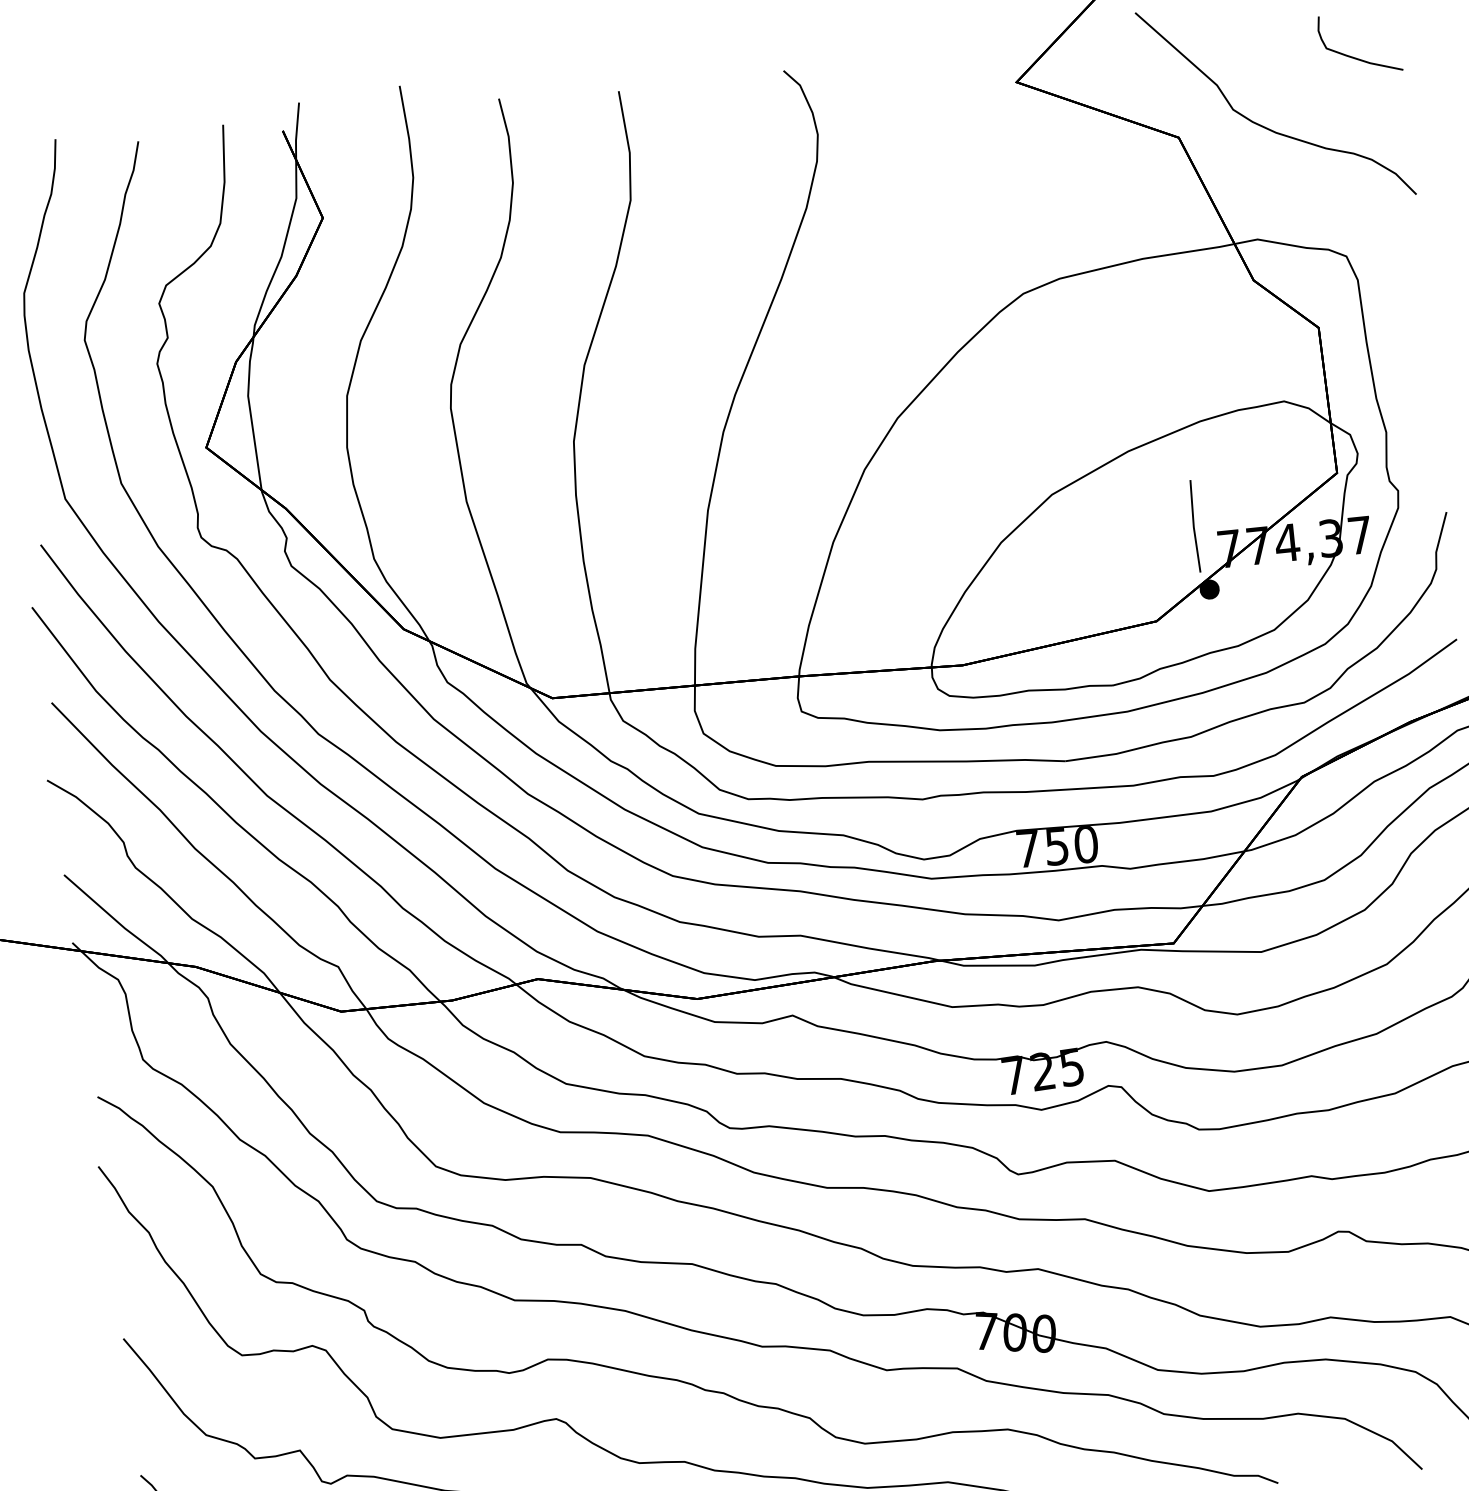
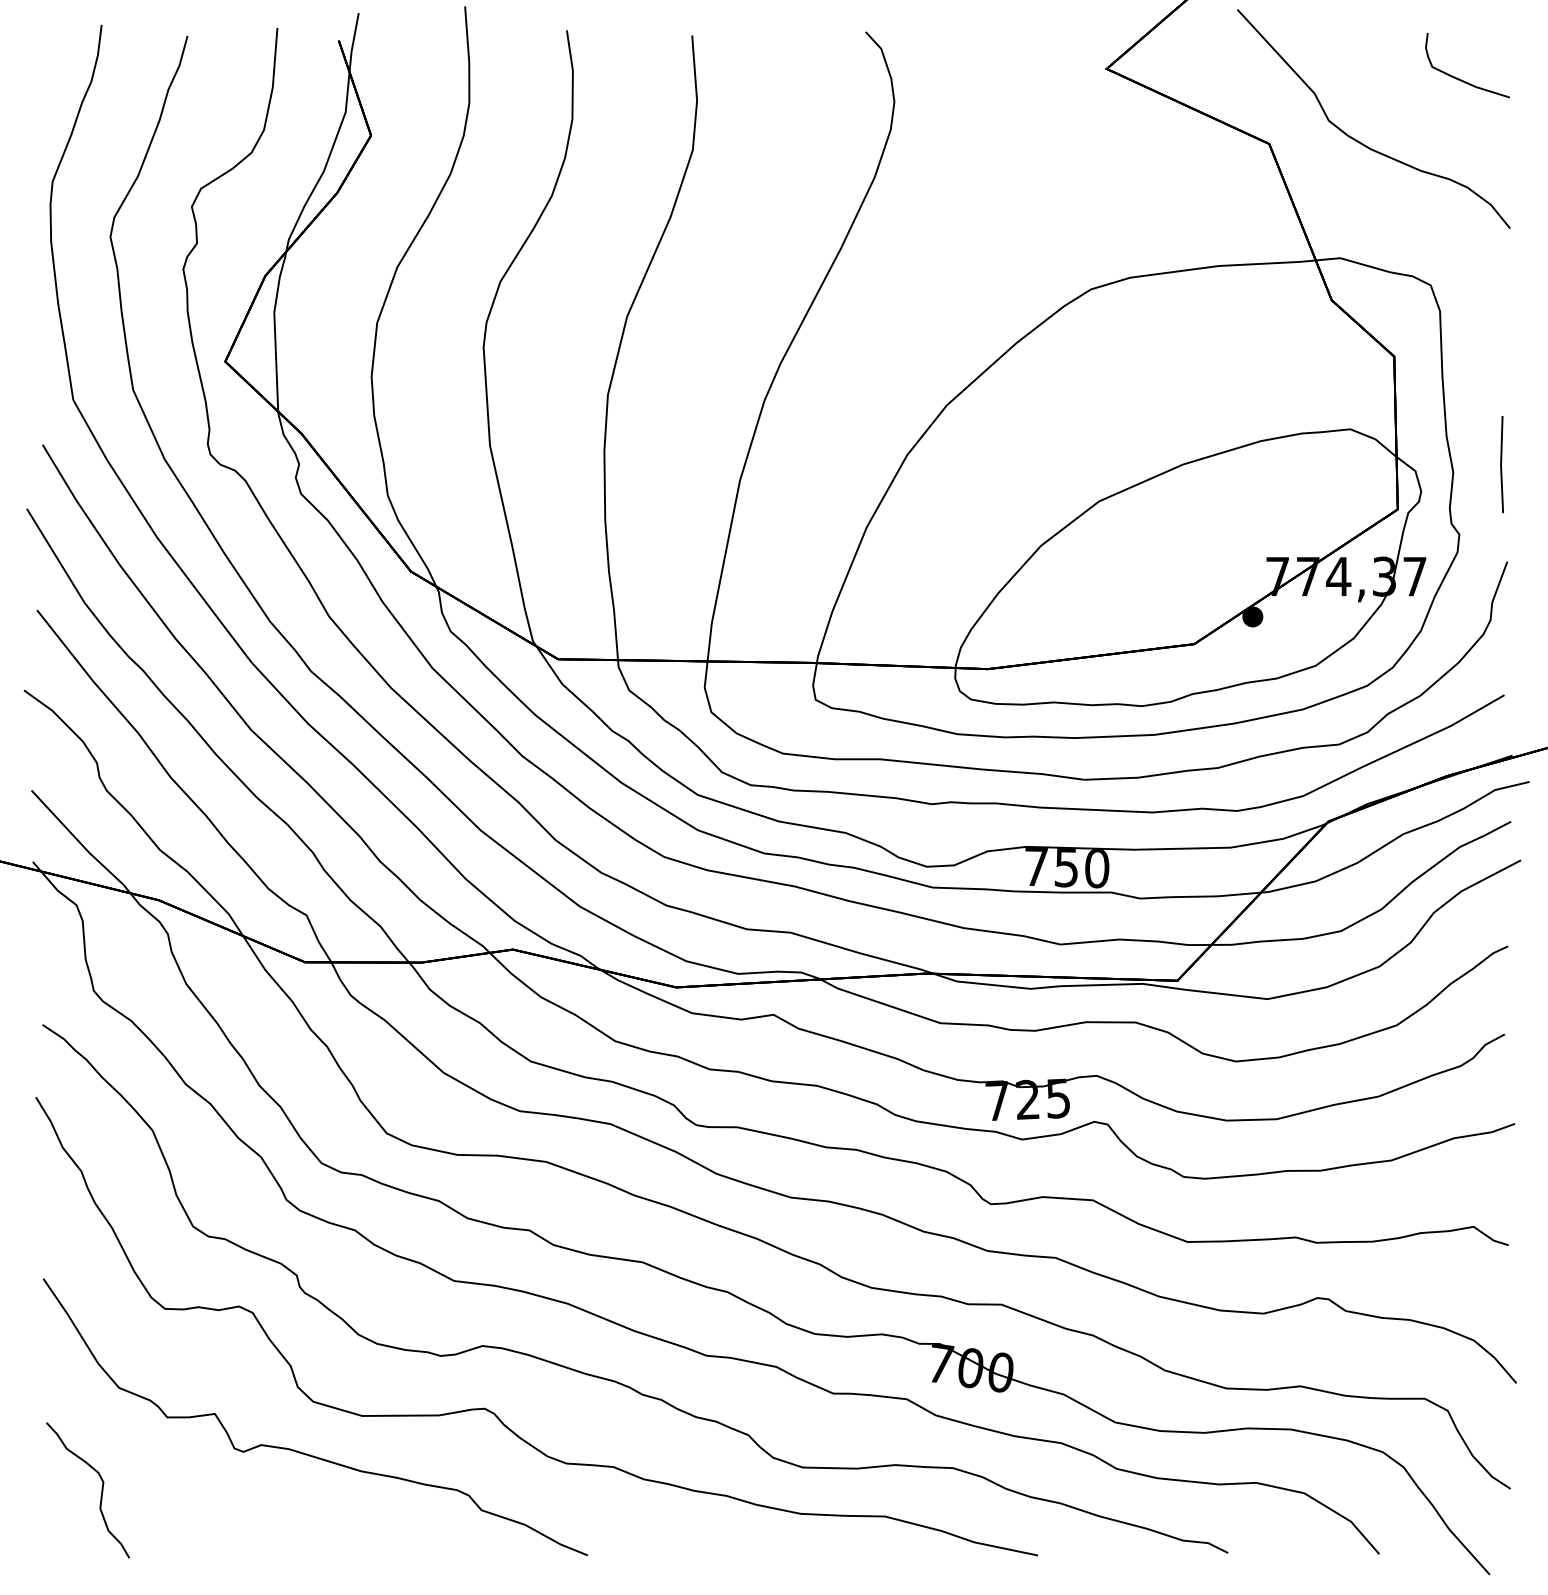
line: (1194, 526) -> (1501, 464), moved

